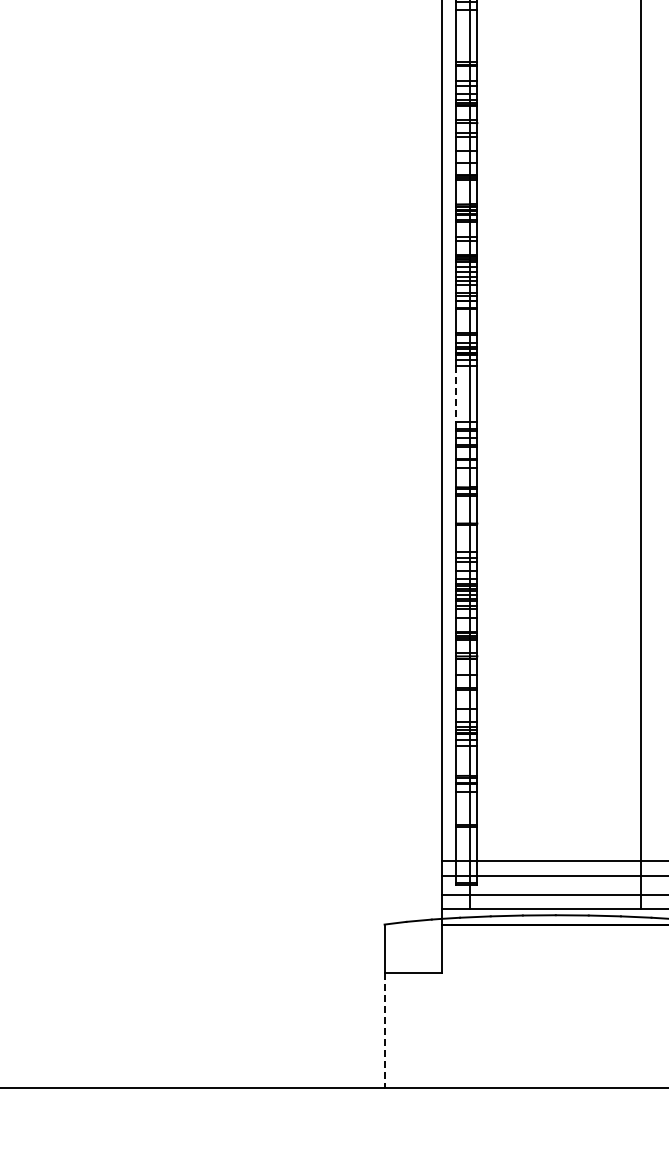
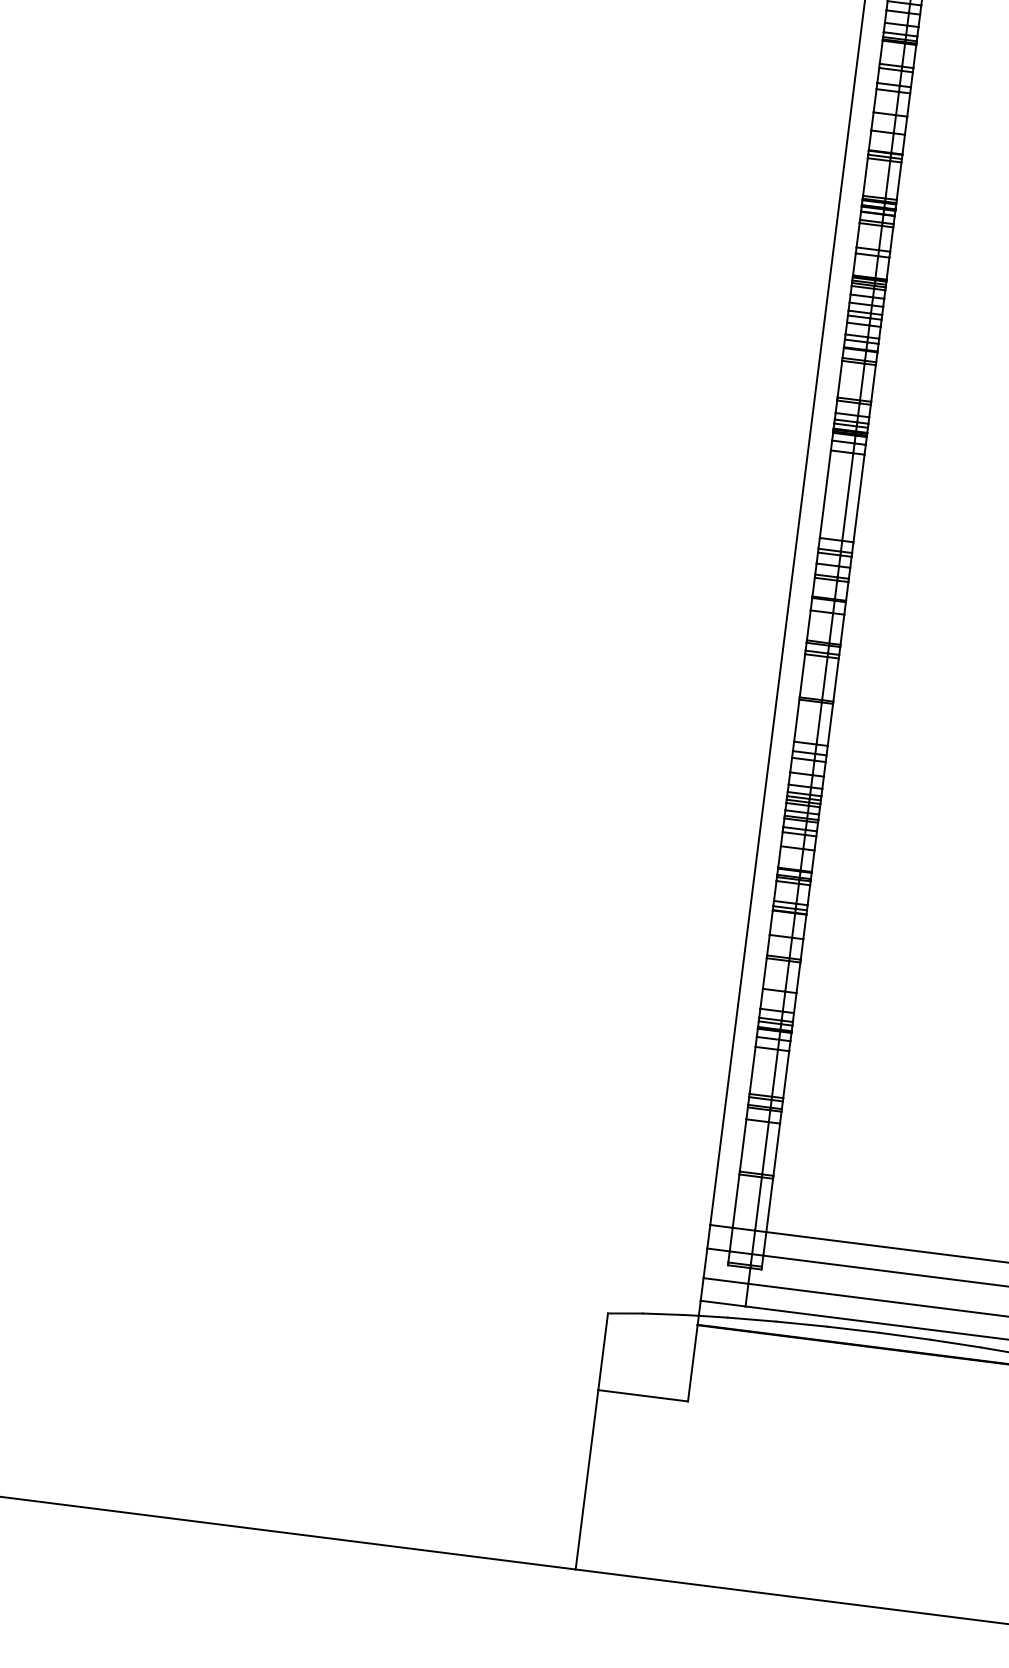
line: (455, 394) -> (824, 494), dashed -> solid
line: (384, 1030) -> (586, 1479), dashed -> solid

